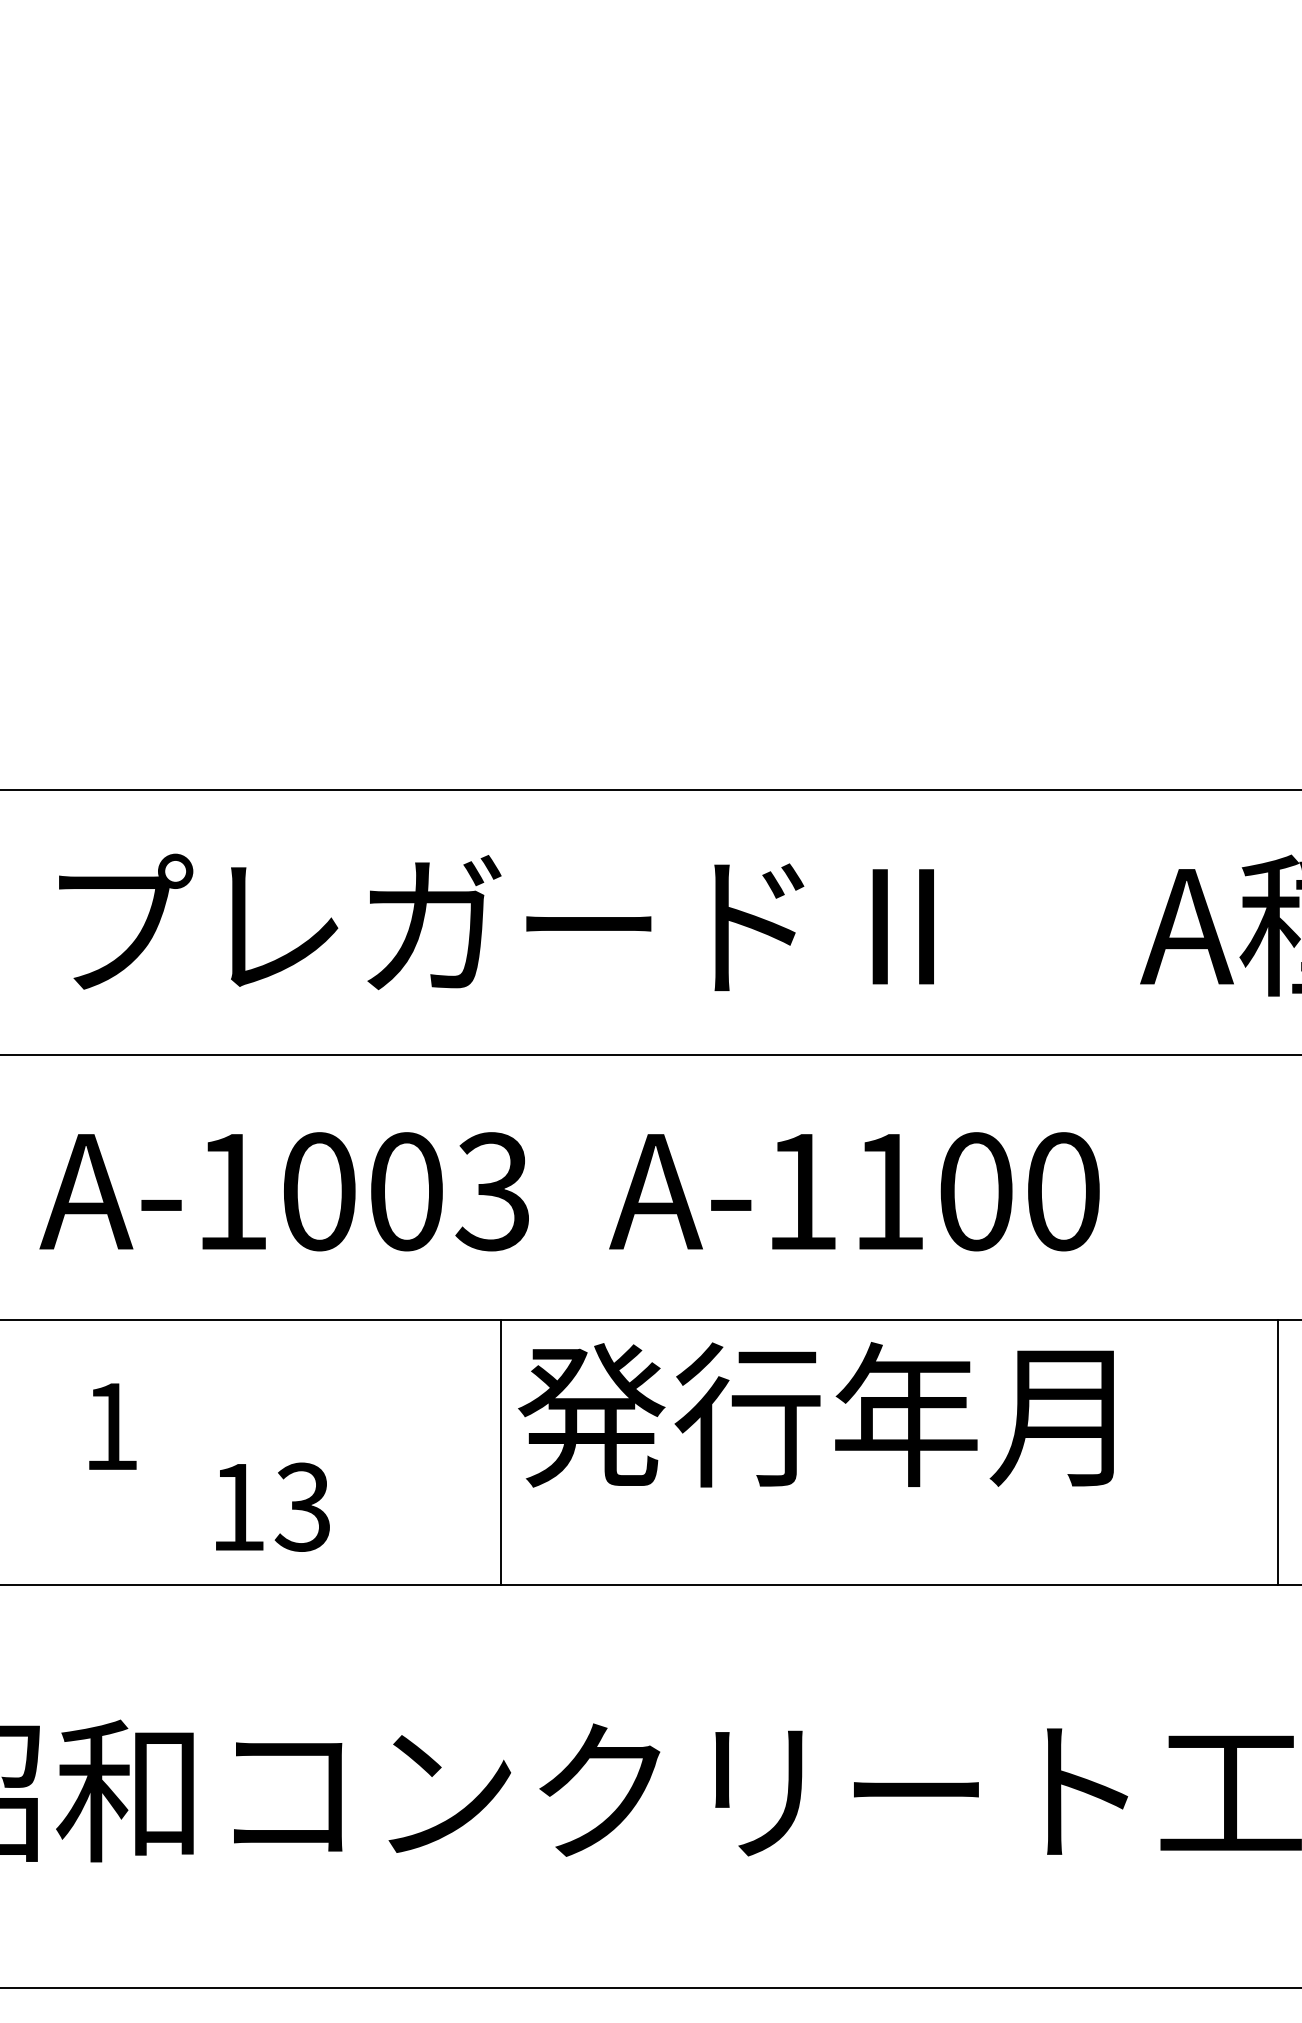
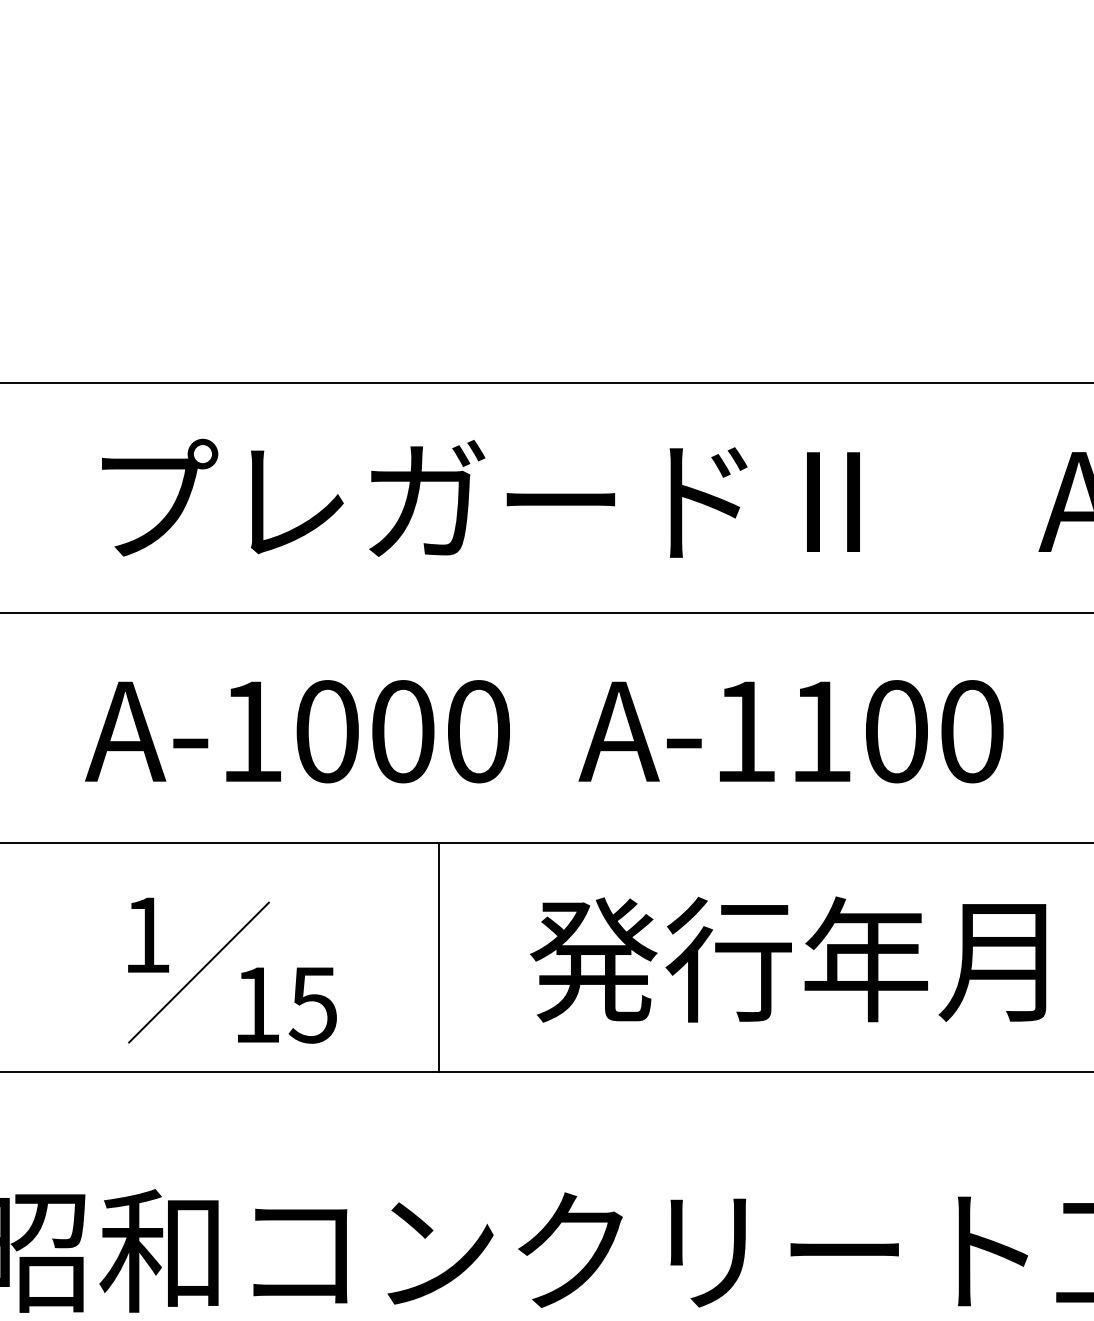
text: (492, 1191) -> (477, 731), A-1003 -> A-1000
text: (815, 1414) -> (787, 959), moved
line: (500, 1452) -> (438, 957), moved
line: (170, 1469) -> (198, 972), added
text: (302, 1506) -> (312, 1004), 13 -> 15

